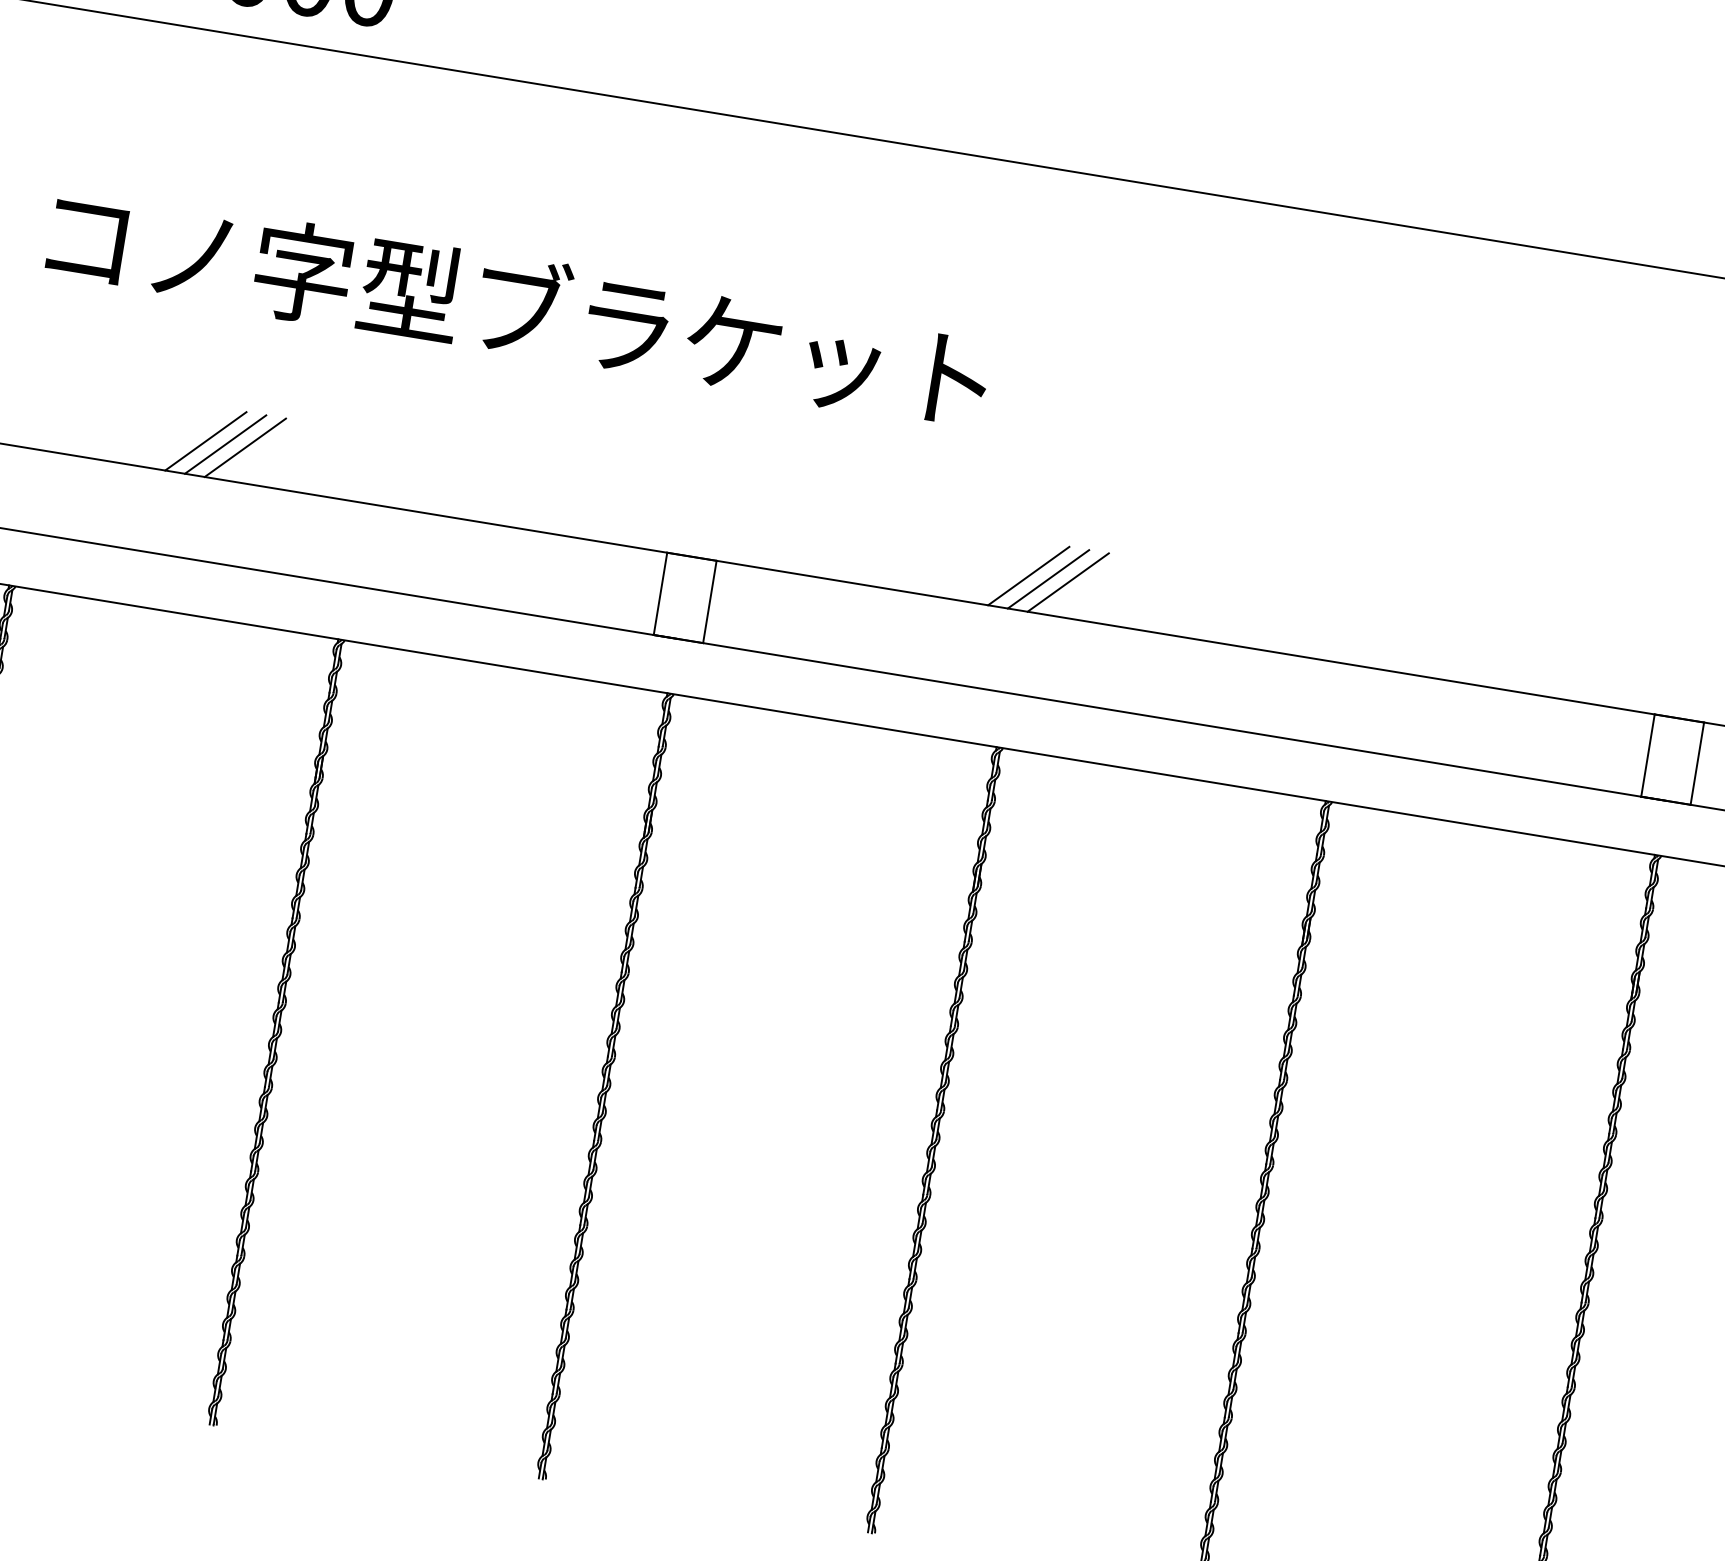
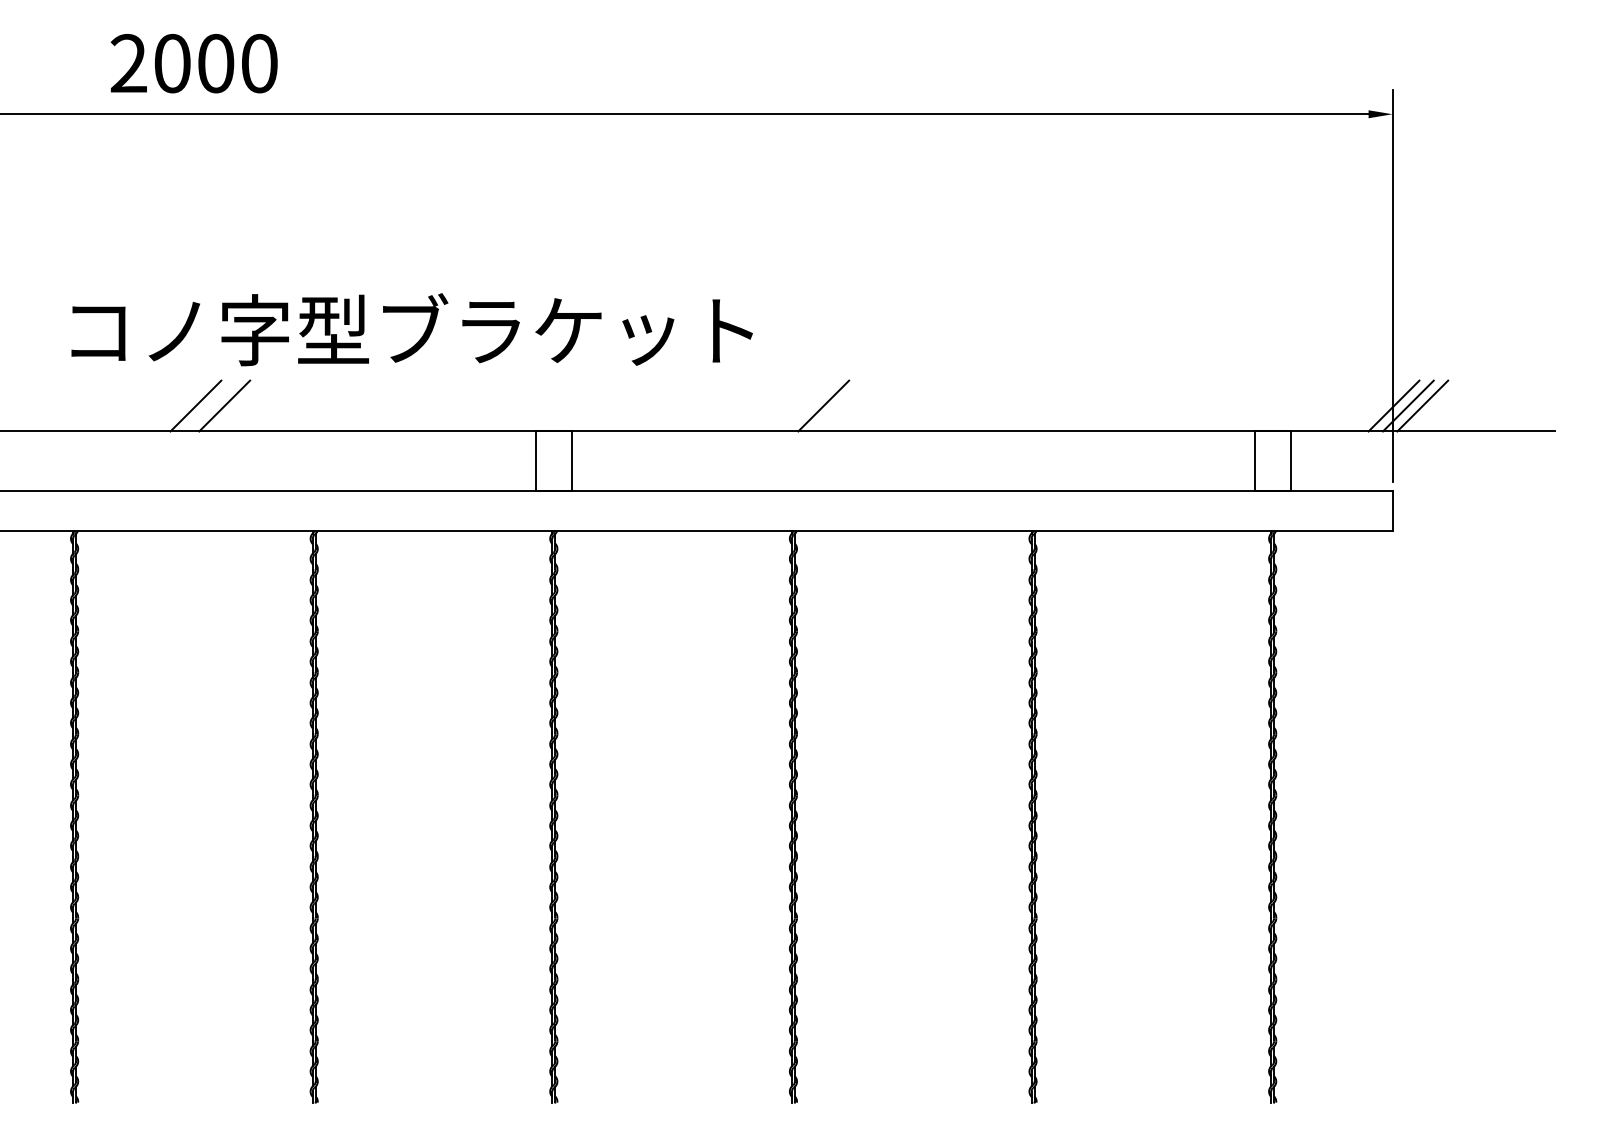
text: (517, 306) -> (411, 329), moved
line: (224, 443) -> (209, 405), removed
line: (1028, 575) -> (794, 405), removed
line: (1047, 578) -> (808, 405), removed

